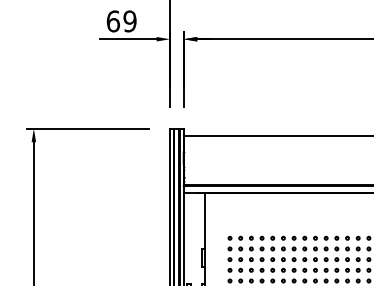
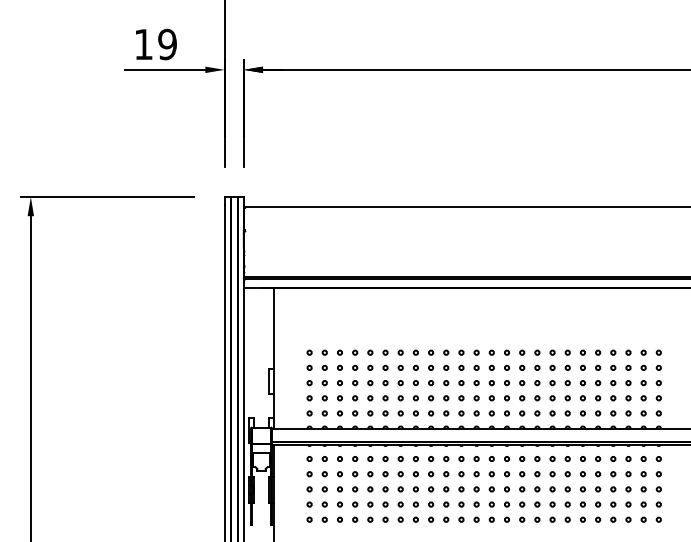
text: (113, 21) -> (143, 44), 69 -> 19

